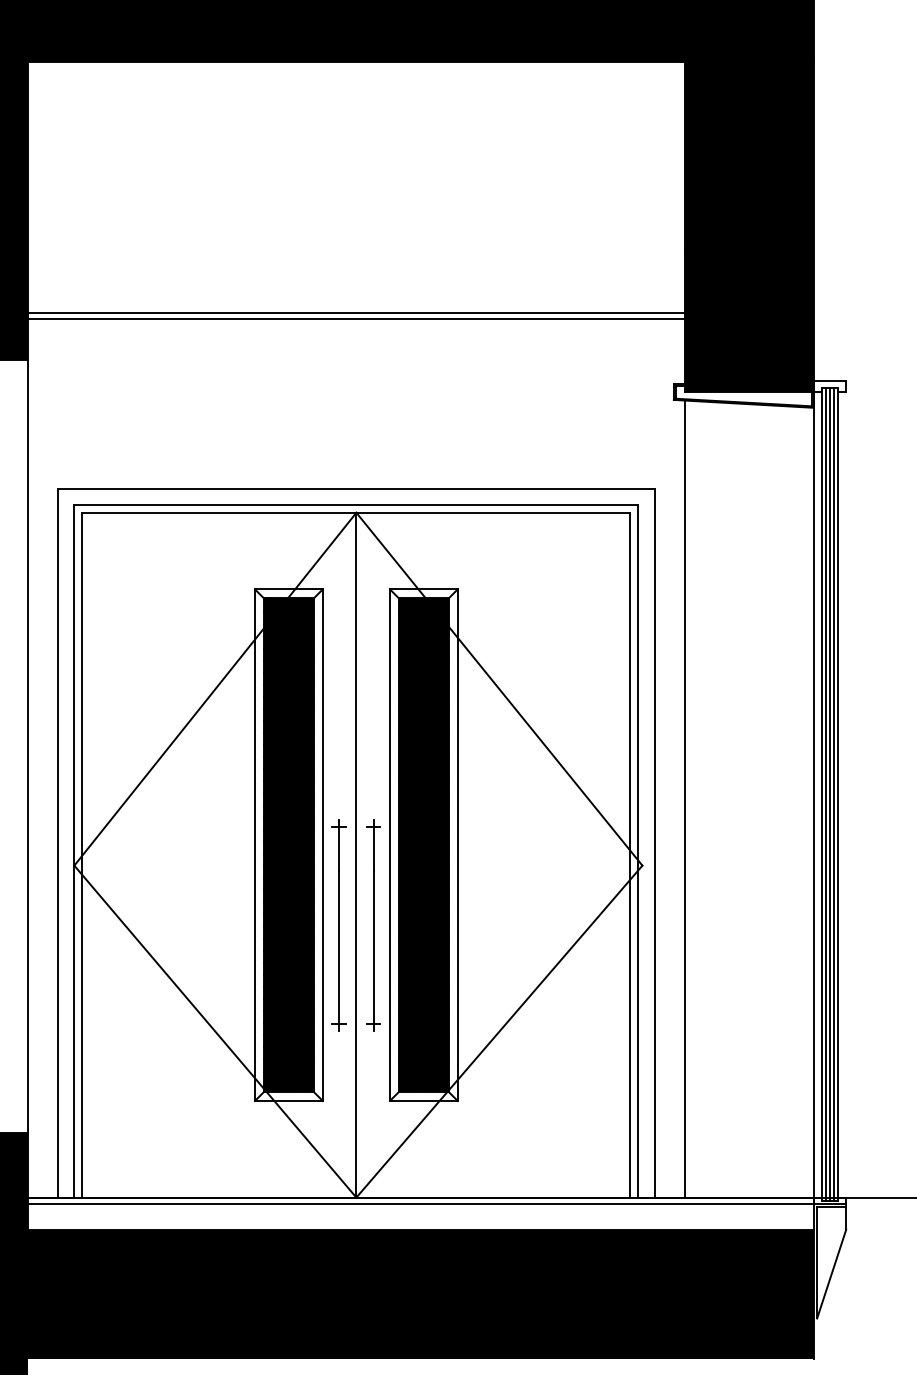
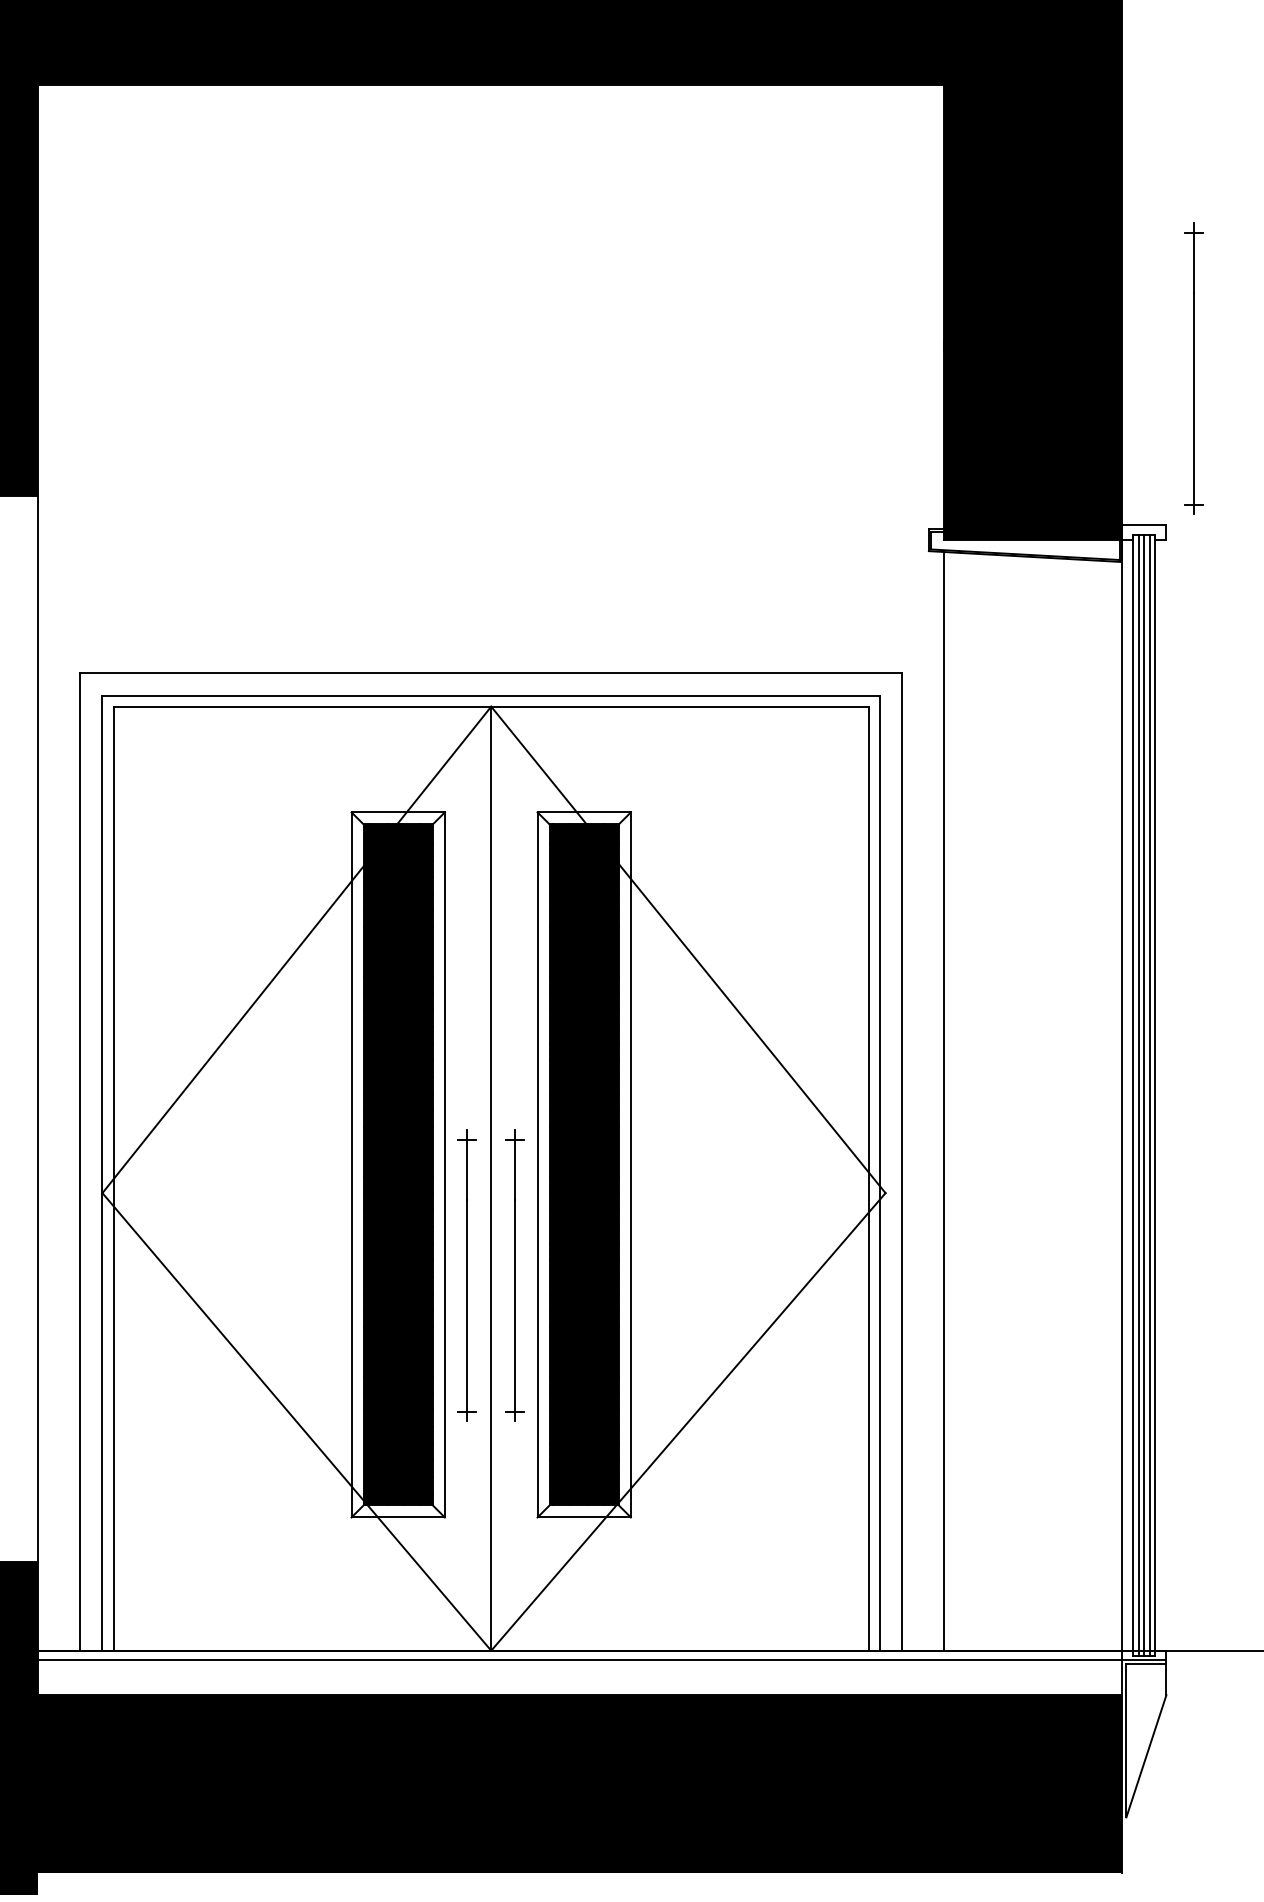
part: (865, 267) -> (1193, 368), added
line: (356, 312) -> (491, 430), removed
line: (356, 319) -> (491, 440), removed

